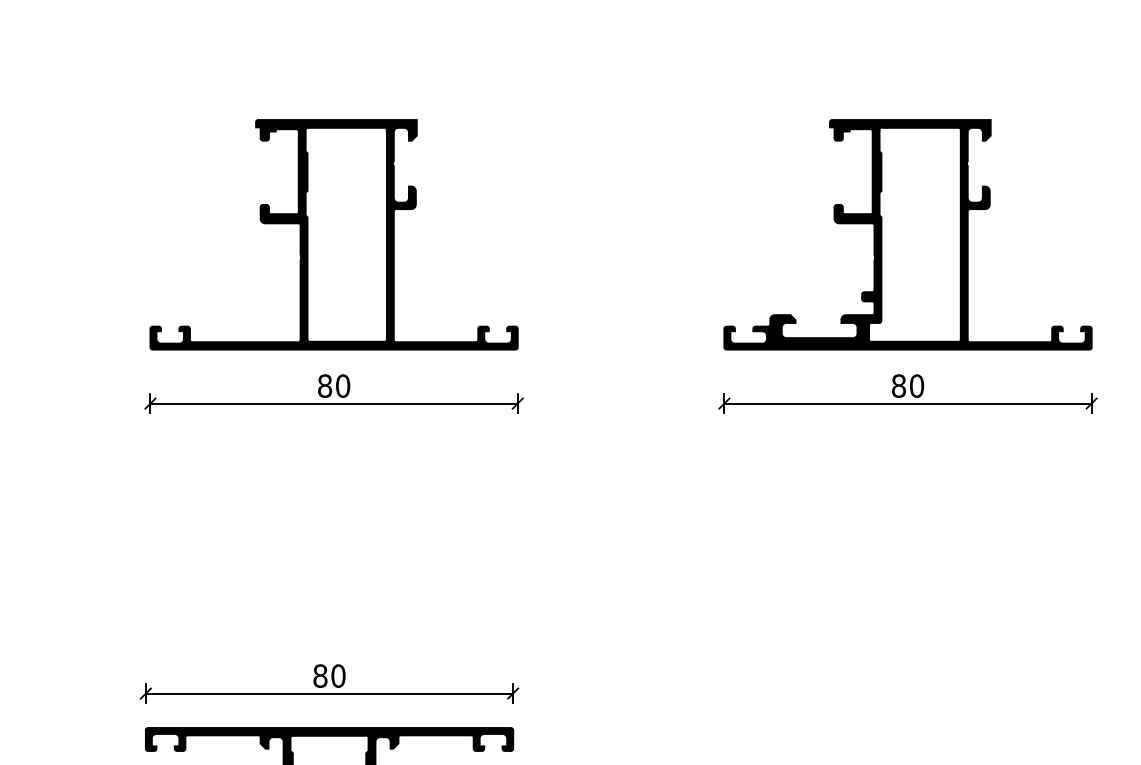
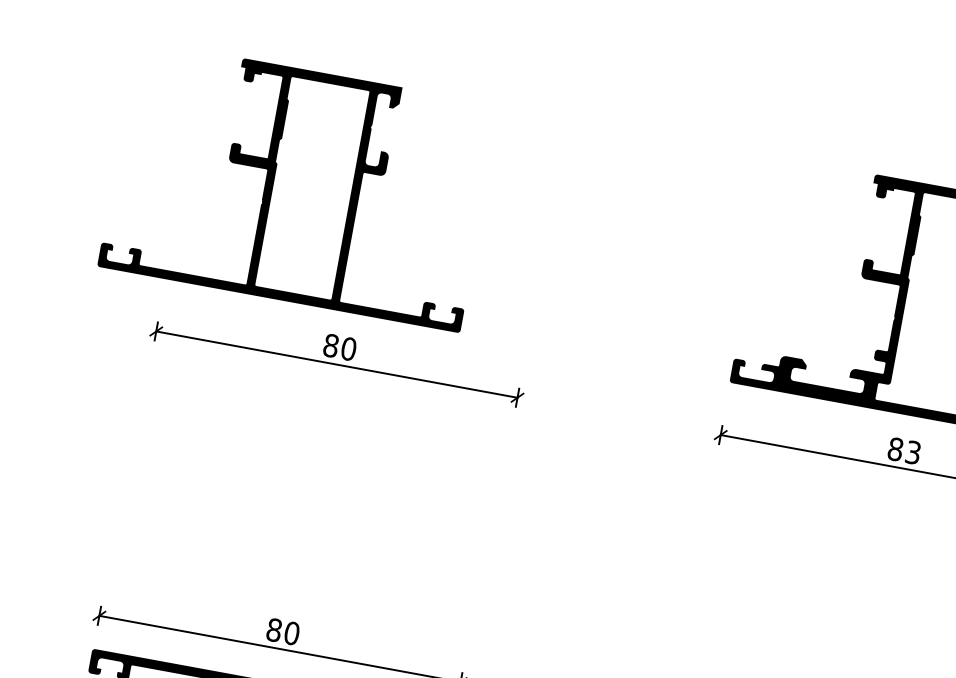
part: (333, 234) -> (298, 185), moved
text: (917, 385) -> (913, 452), 80 -> 83

